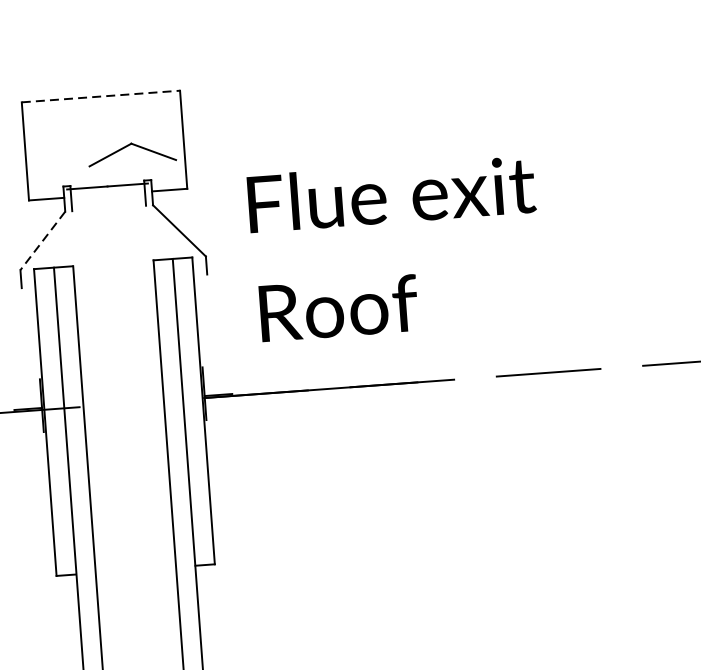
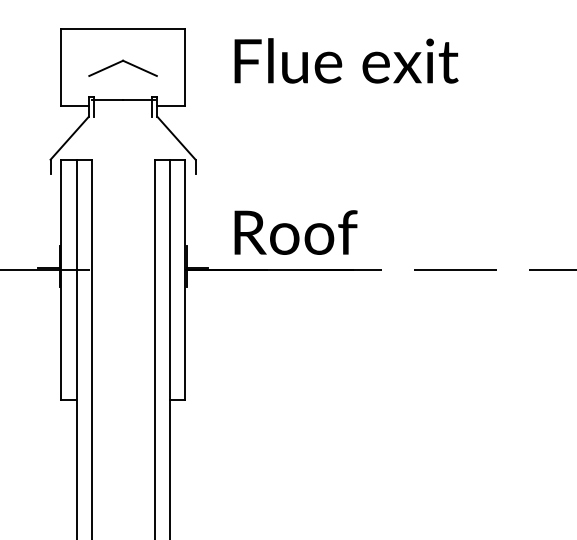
line: (101, 96) -> (123, 29), dashed -> solid
part: (131, 152) -> (122, 67), moved
text: (391, 193) -> (346, 60), moved
line: (42, 241) -> (69, 138), dashed -> solid
text: (338, 308) -> (295, 232), moved

